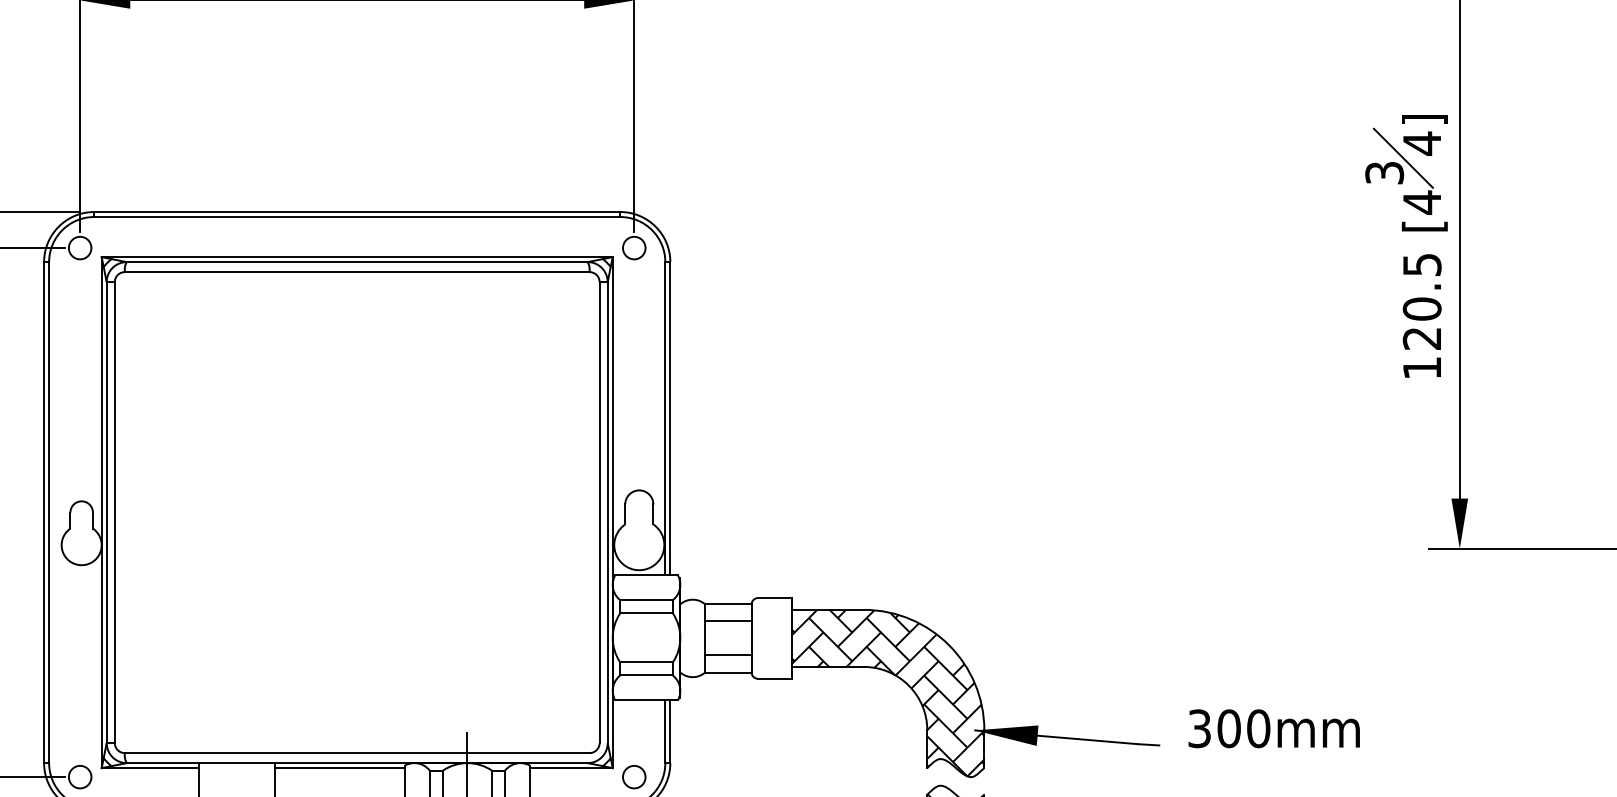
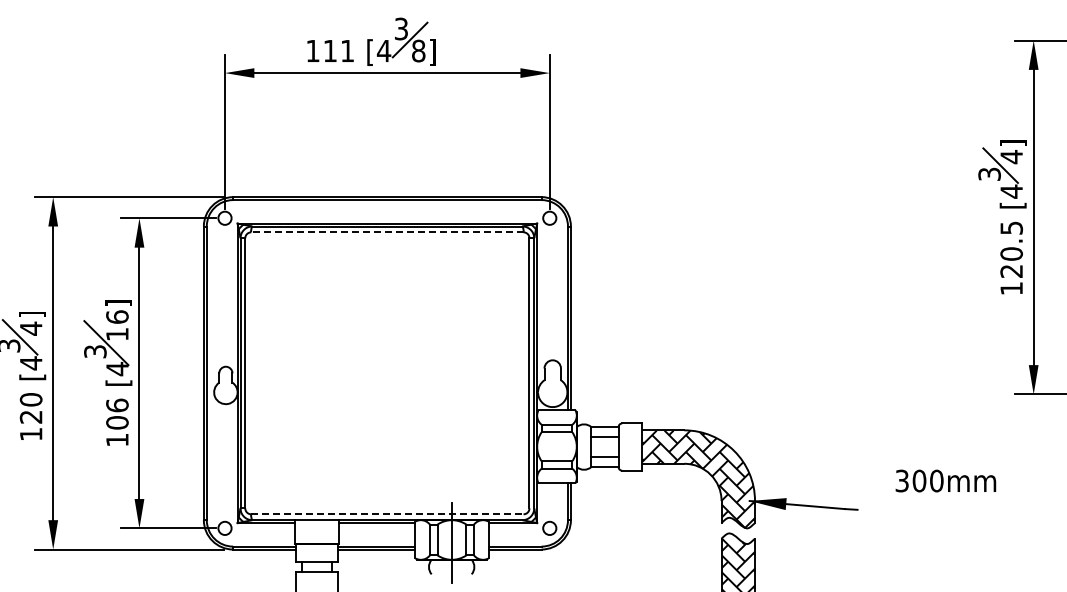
line: (355, 272) -> (386, 232), solid -> dashed
text: (1273, 727) -> (945, 480), moved
line: (357, 753) -> (387, 514), solid -> dashed

